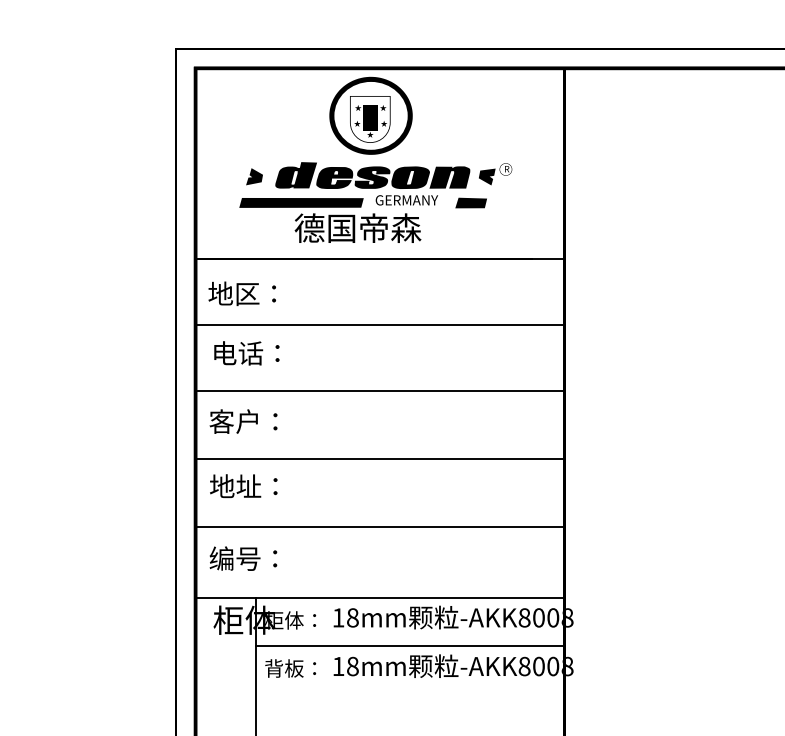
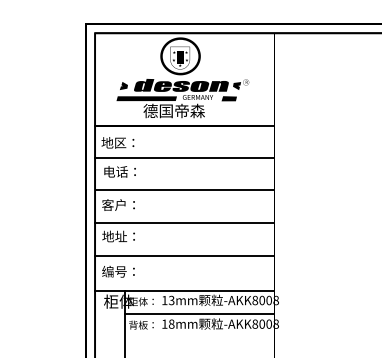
text: (352, 617) -> (171, 300), 18mm -> 13mm

